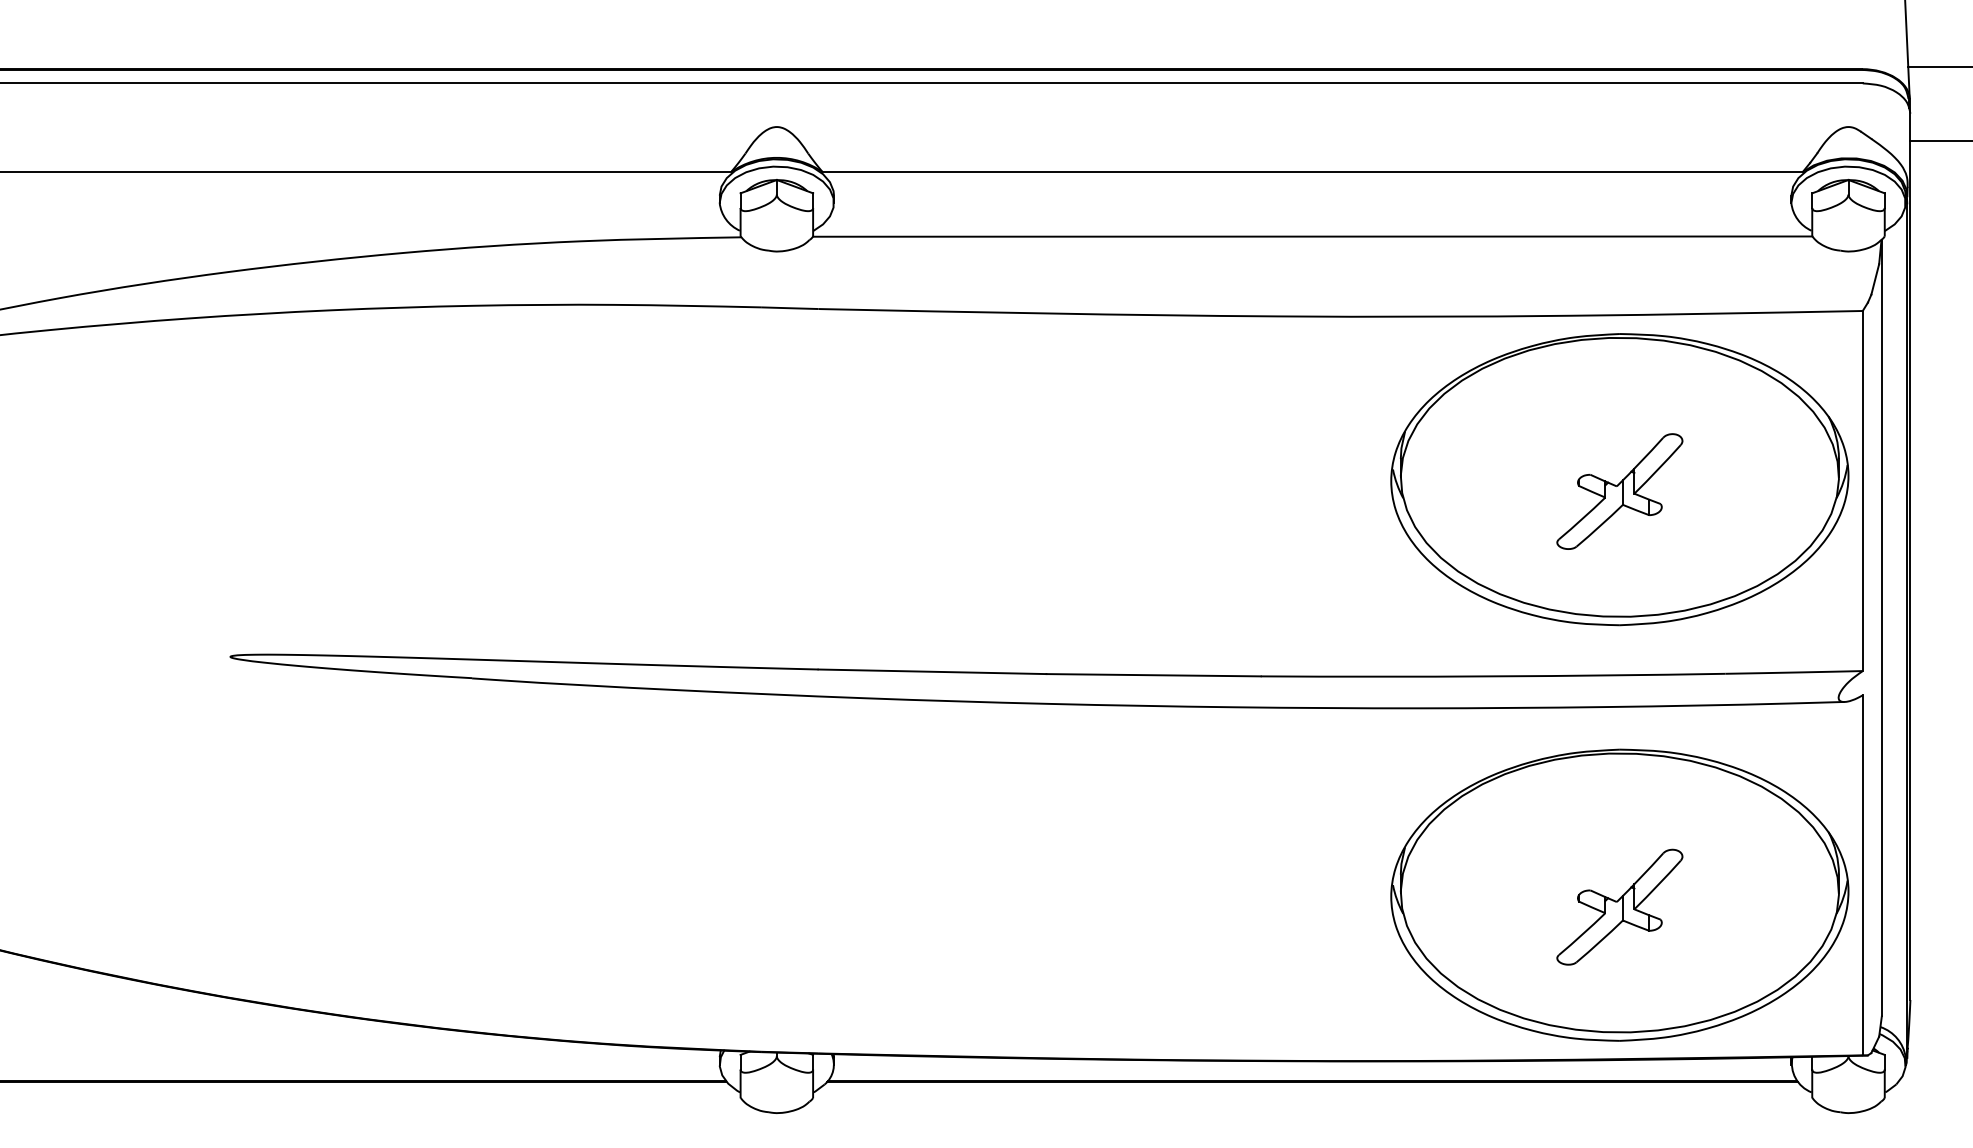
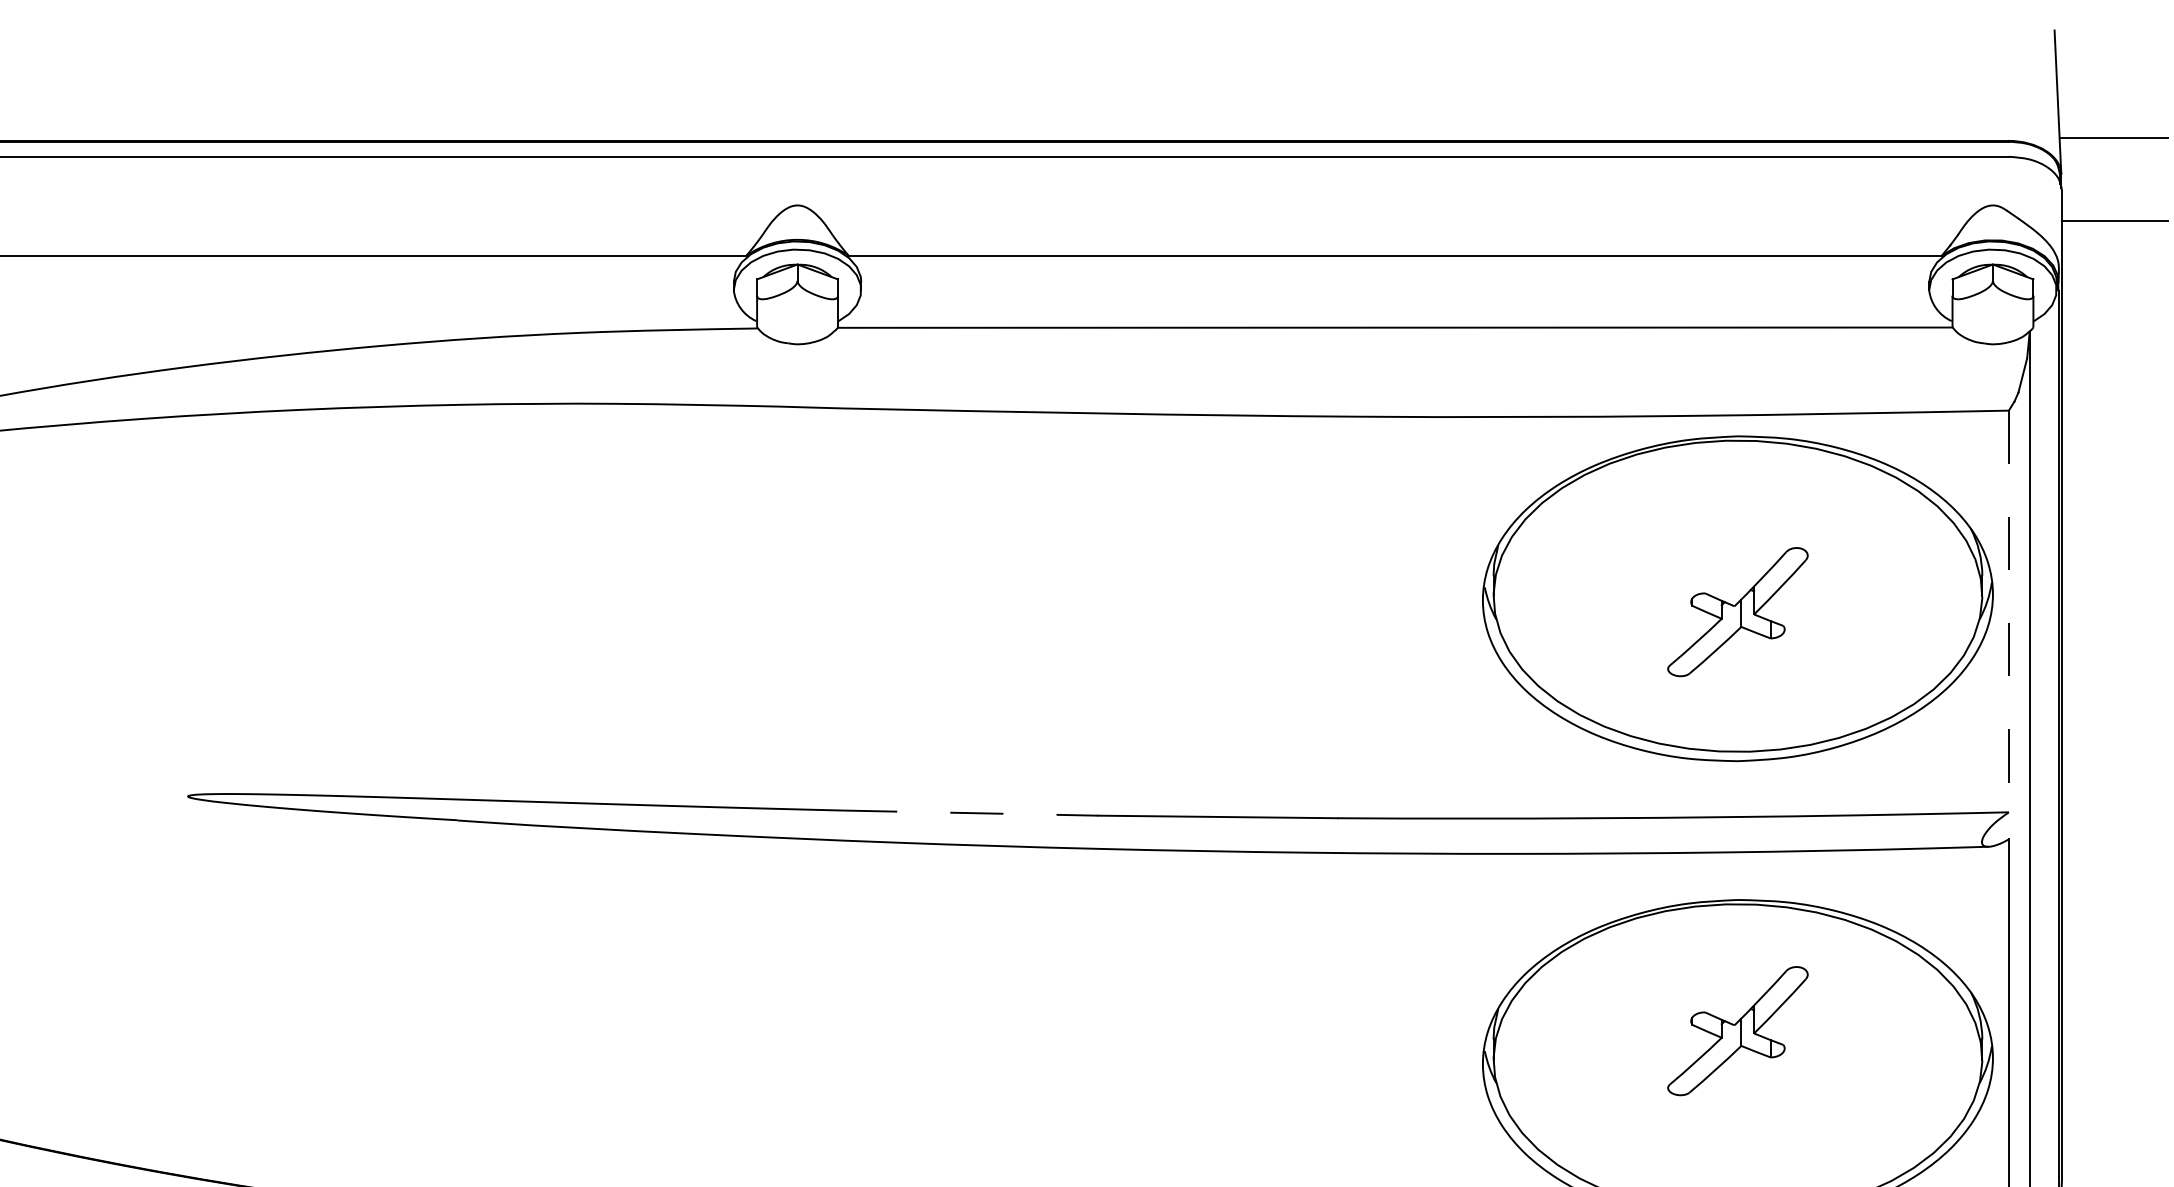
line: (1862, 491) -> (2008, 612), solid -> dashed
line: (932, 671) -> (971, 812), solid -> dashed
part: (1619, 906) -> (1737, 1030), moved

